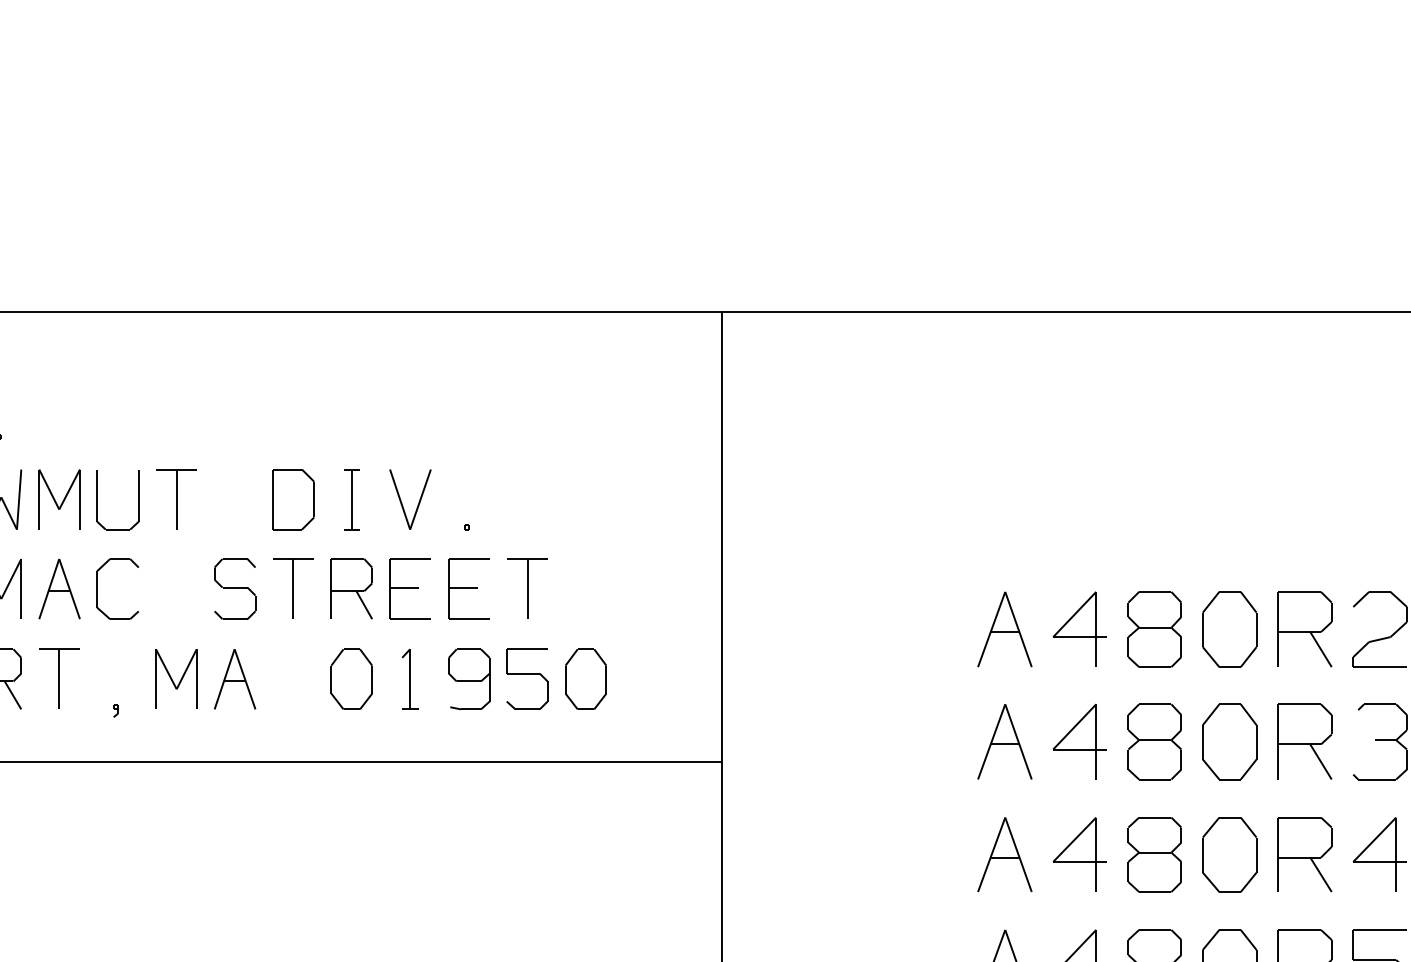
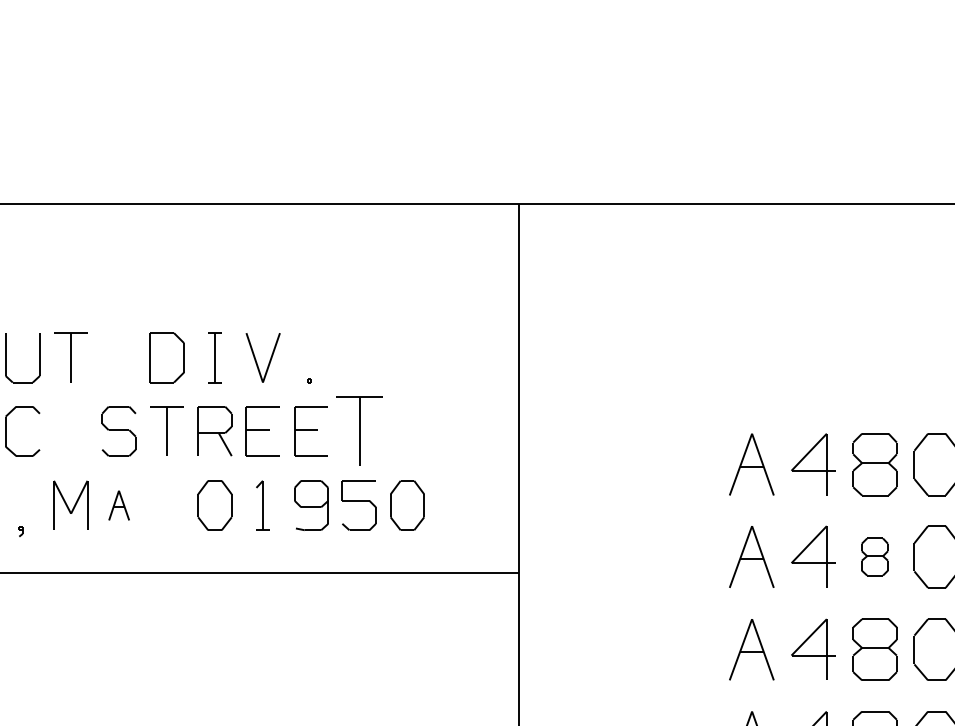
part: (527, 588) -> (359, 430), size x1.4
part: (235, 679) -> (119, 505), size x0.6
part: (1154, 741) -> (874, 556), size x0.6

